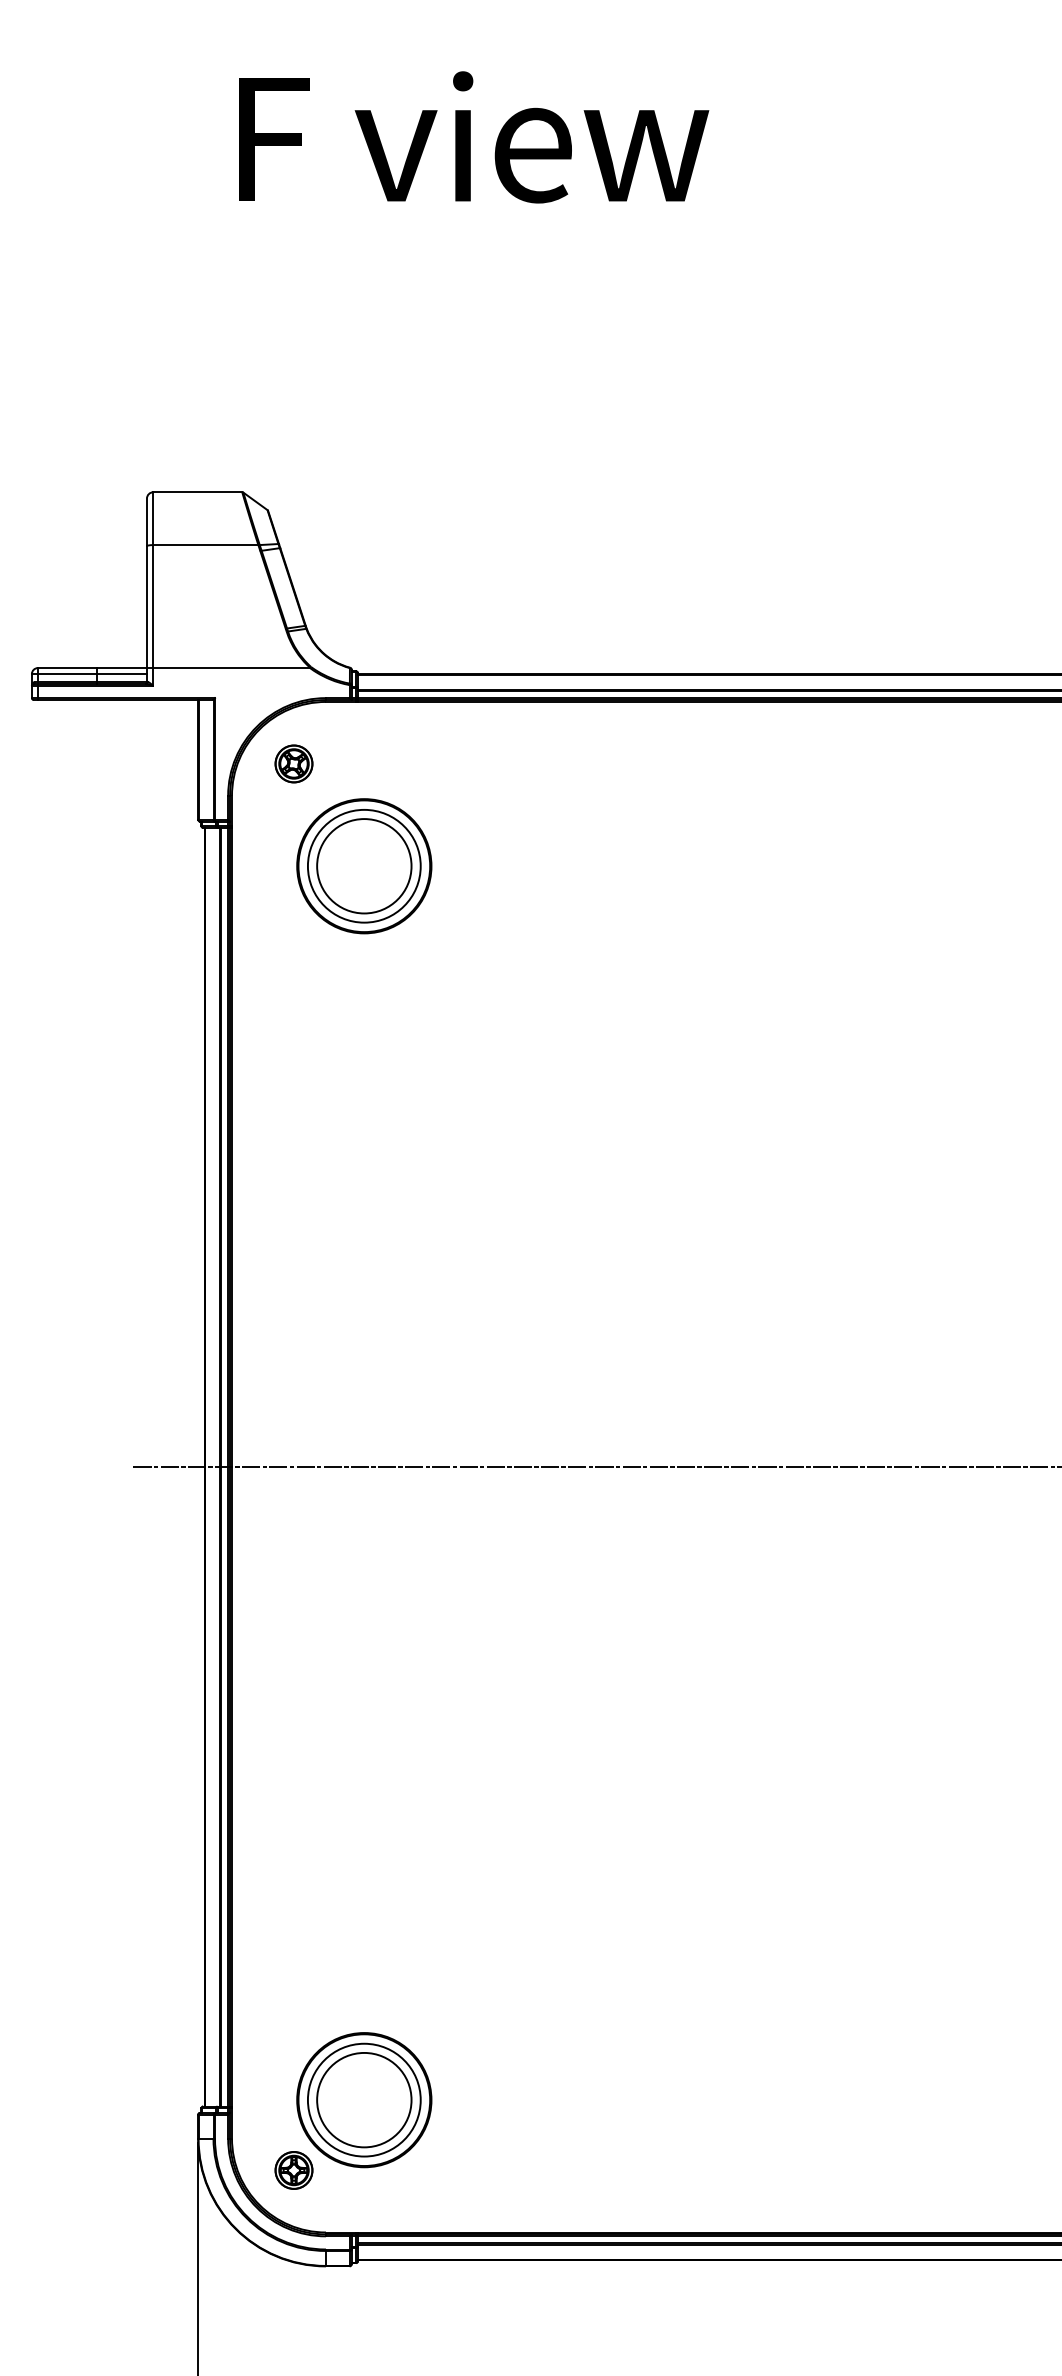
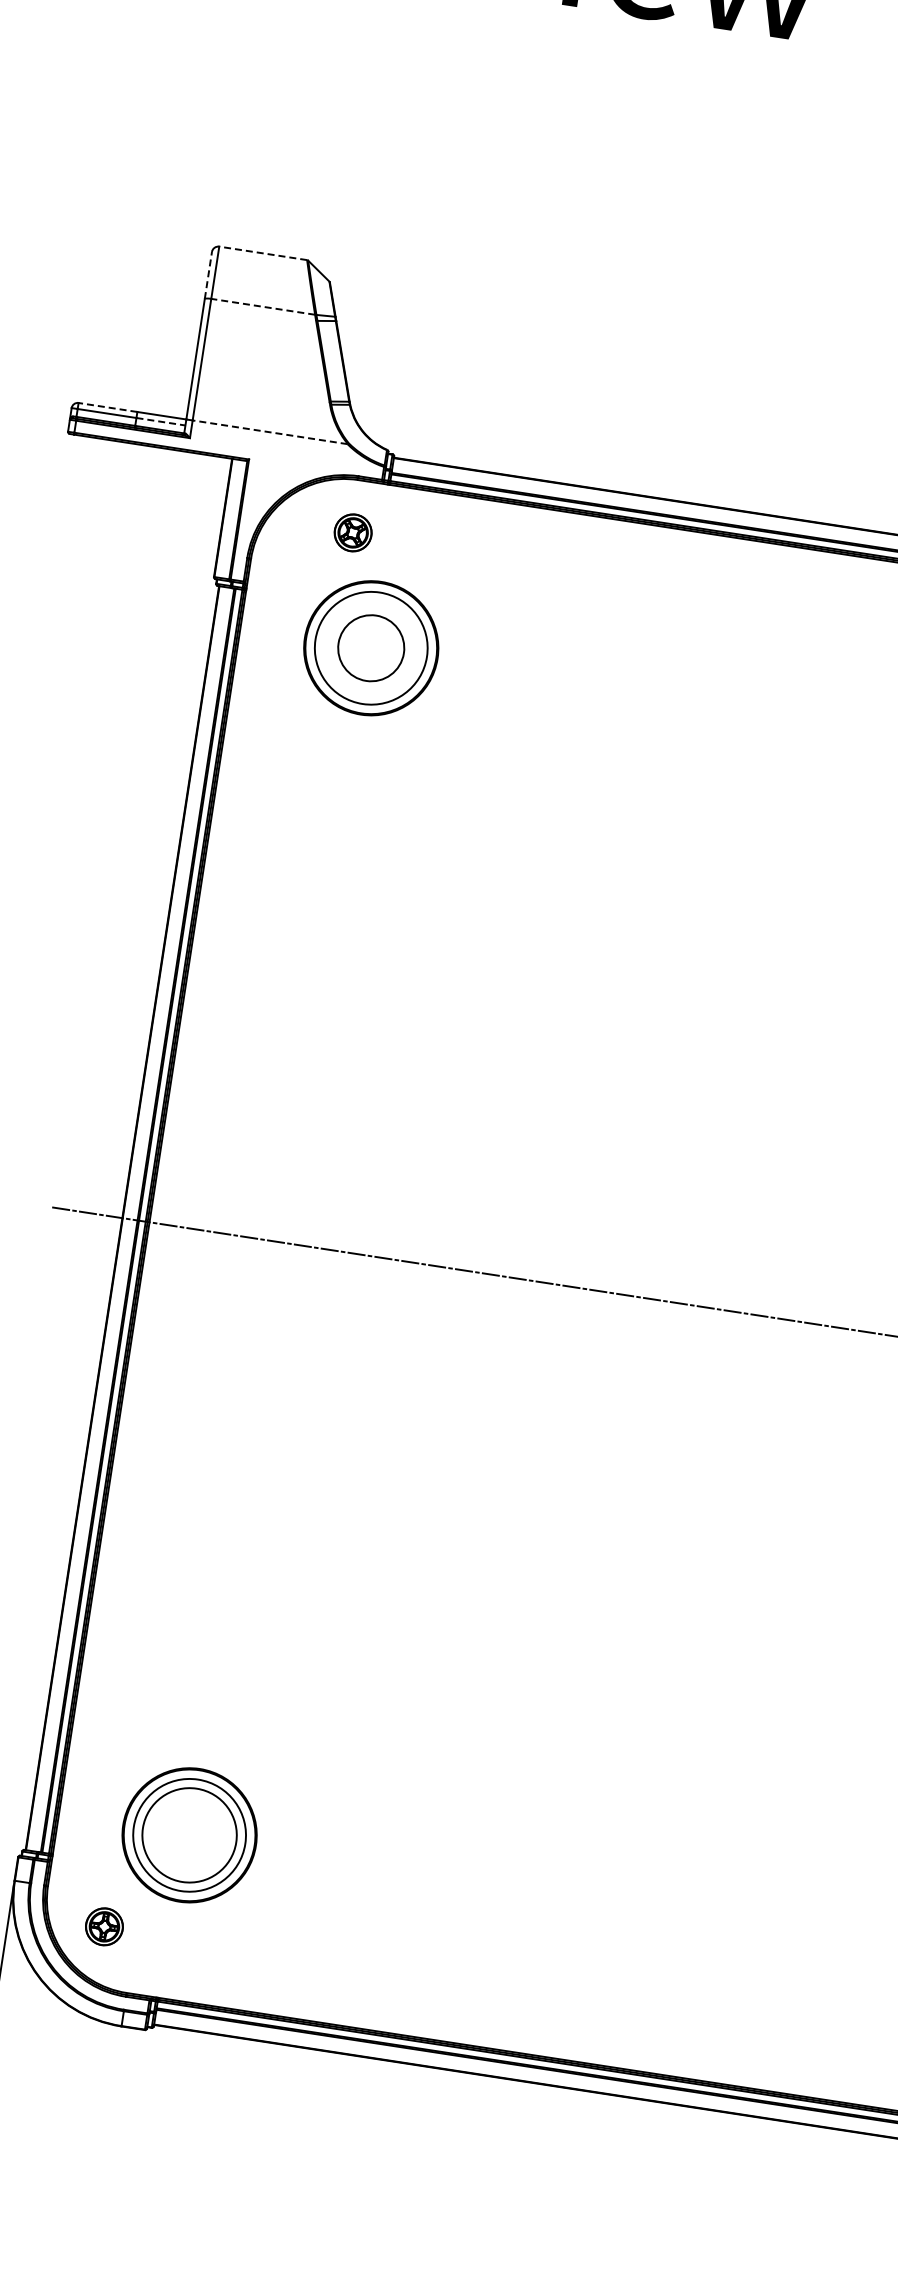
line: (197, 492) -> (262, 253), solid -> dashed
line: (146, 522) -> (207, 275), solid -> dashed
line: (205, 545) -> (262, 307), solid -> dashed
line: (67, 668) -> (107, 407), solid -> dashed
line: (231, 668) -> (269, 432), solid -> dashed
line: (122, 674) -> (161, 422), solid -> dashed
part: (293, 763) -> (352, 532), moved
circle: (364, 866) -> (371, 648), size x0.7
part: (364, 2100) -> (189, 1835), moved

